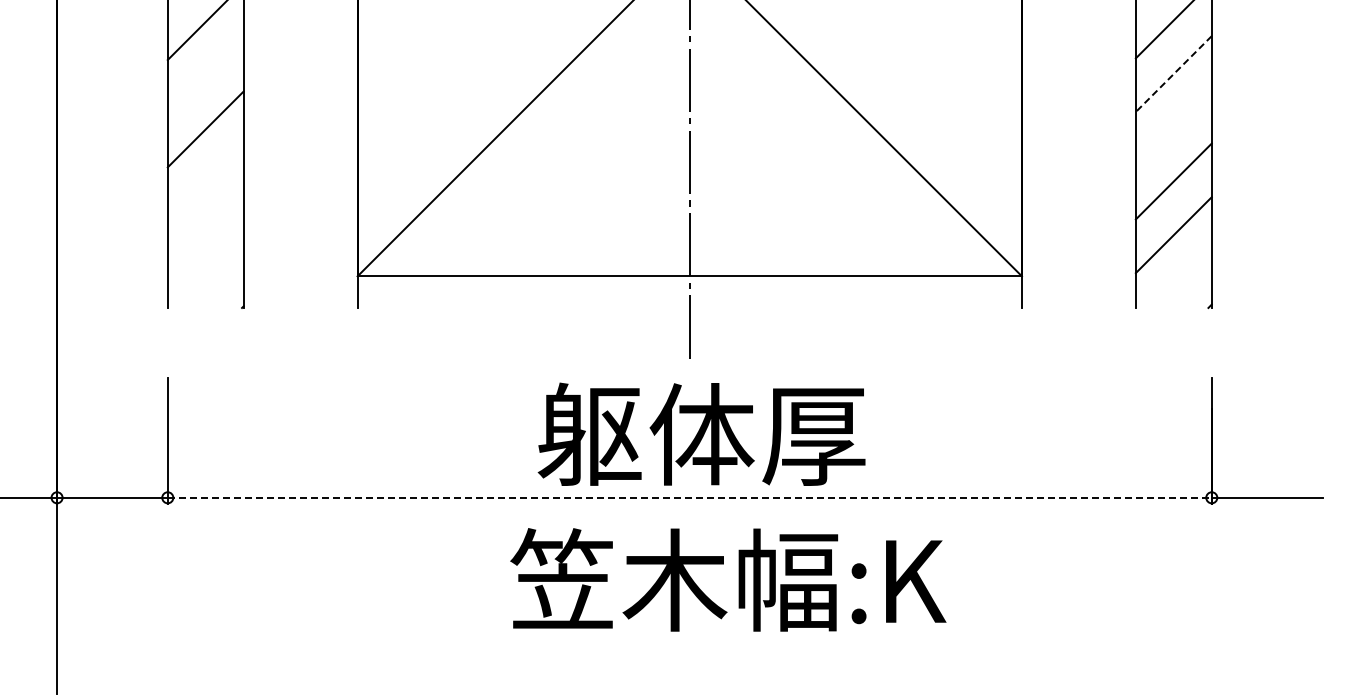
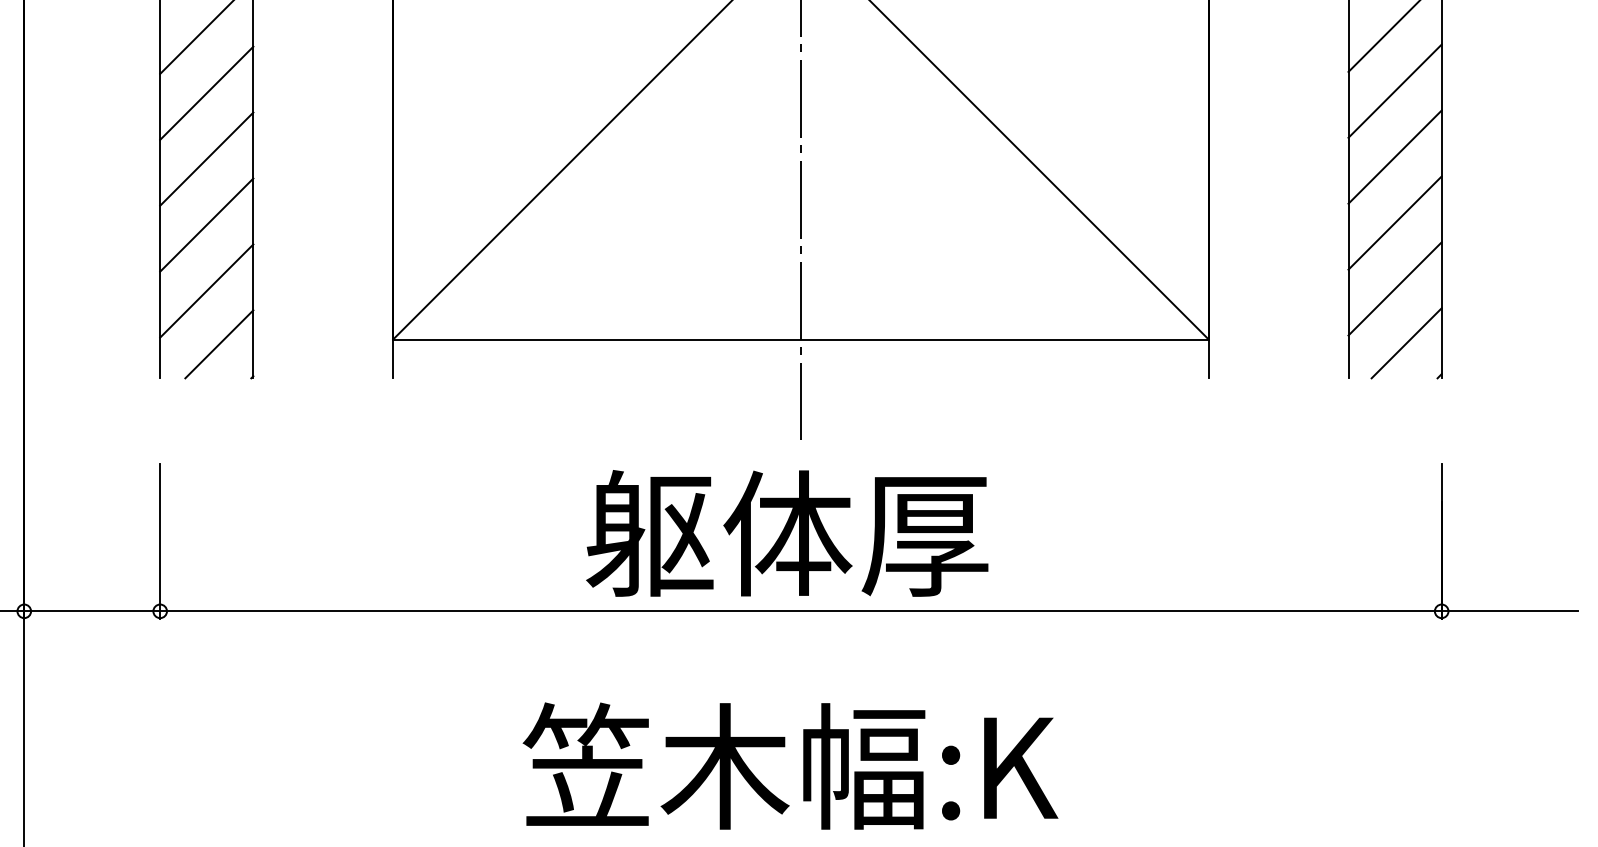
line: (1173, 74) -> (1394, 91), dashed -> solid
line: (205, 75) -> (206, 92), added
line: (1173, 127) -> (1394, 156), added
line: (205, 183) -> (206, 225), added
line: (205, 236) -> (206, 290), added
line: (1182, 278) -> (1405, 342), added
line: (215, 279) -> (218, 343), added
text: (701, 433) -> (787, 532), moved
line: (689, 497) -> (800, 610), dashed -> solid
text: (728, 579) -> (790, 765), moved

